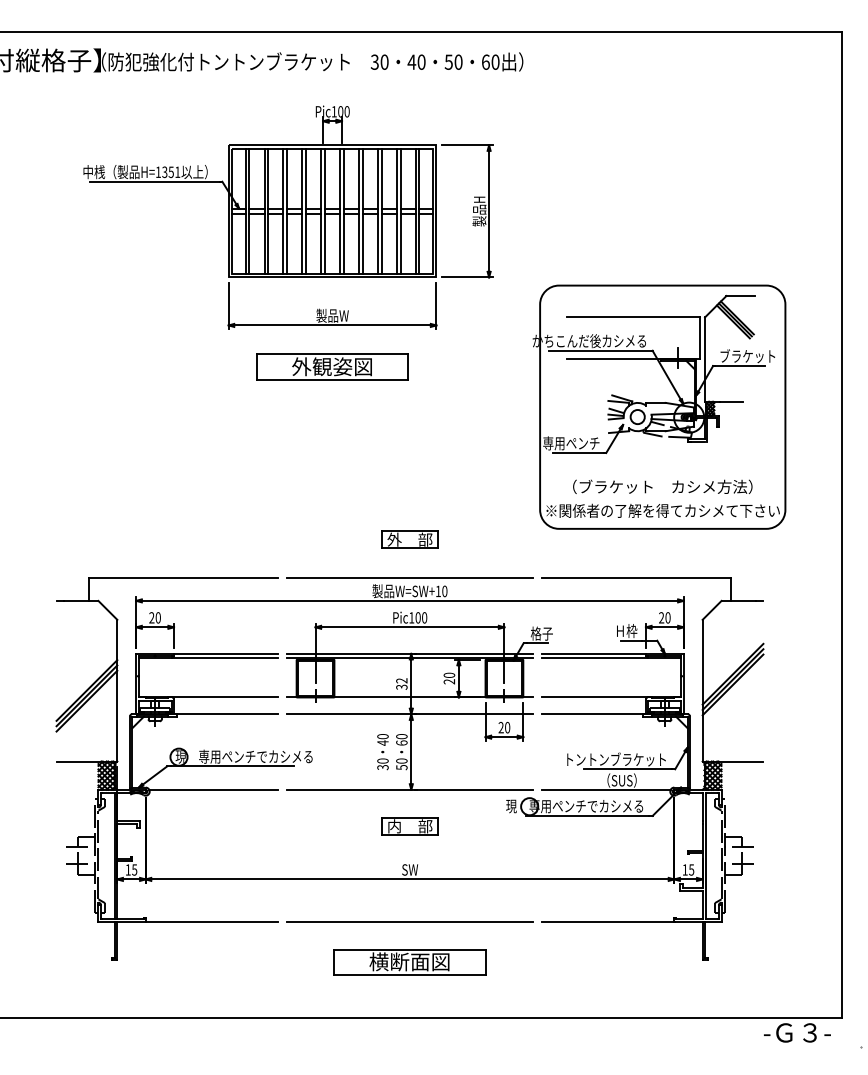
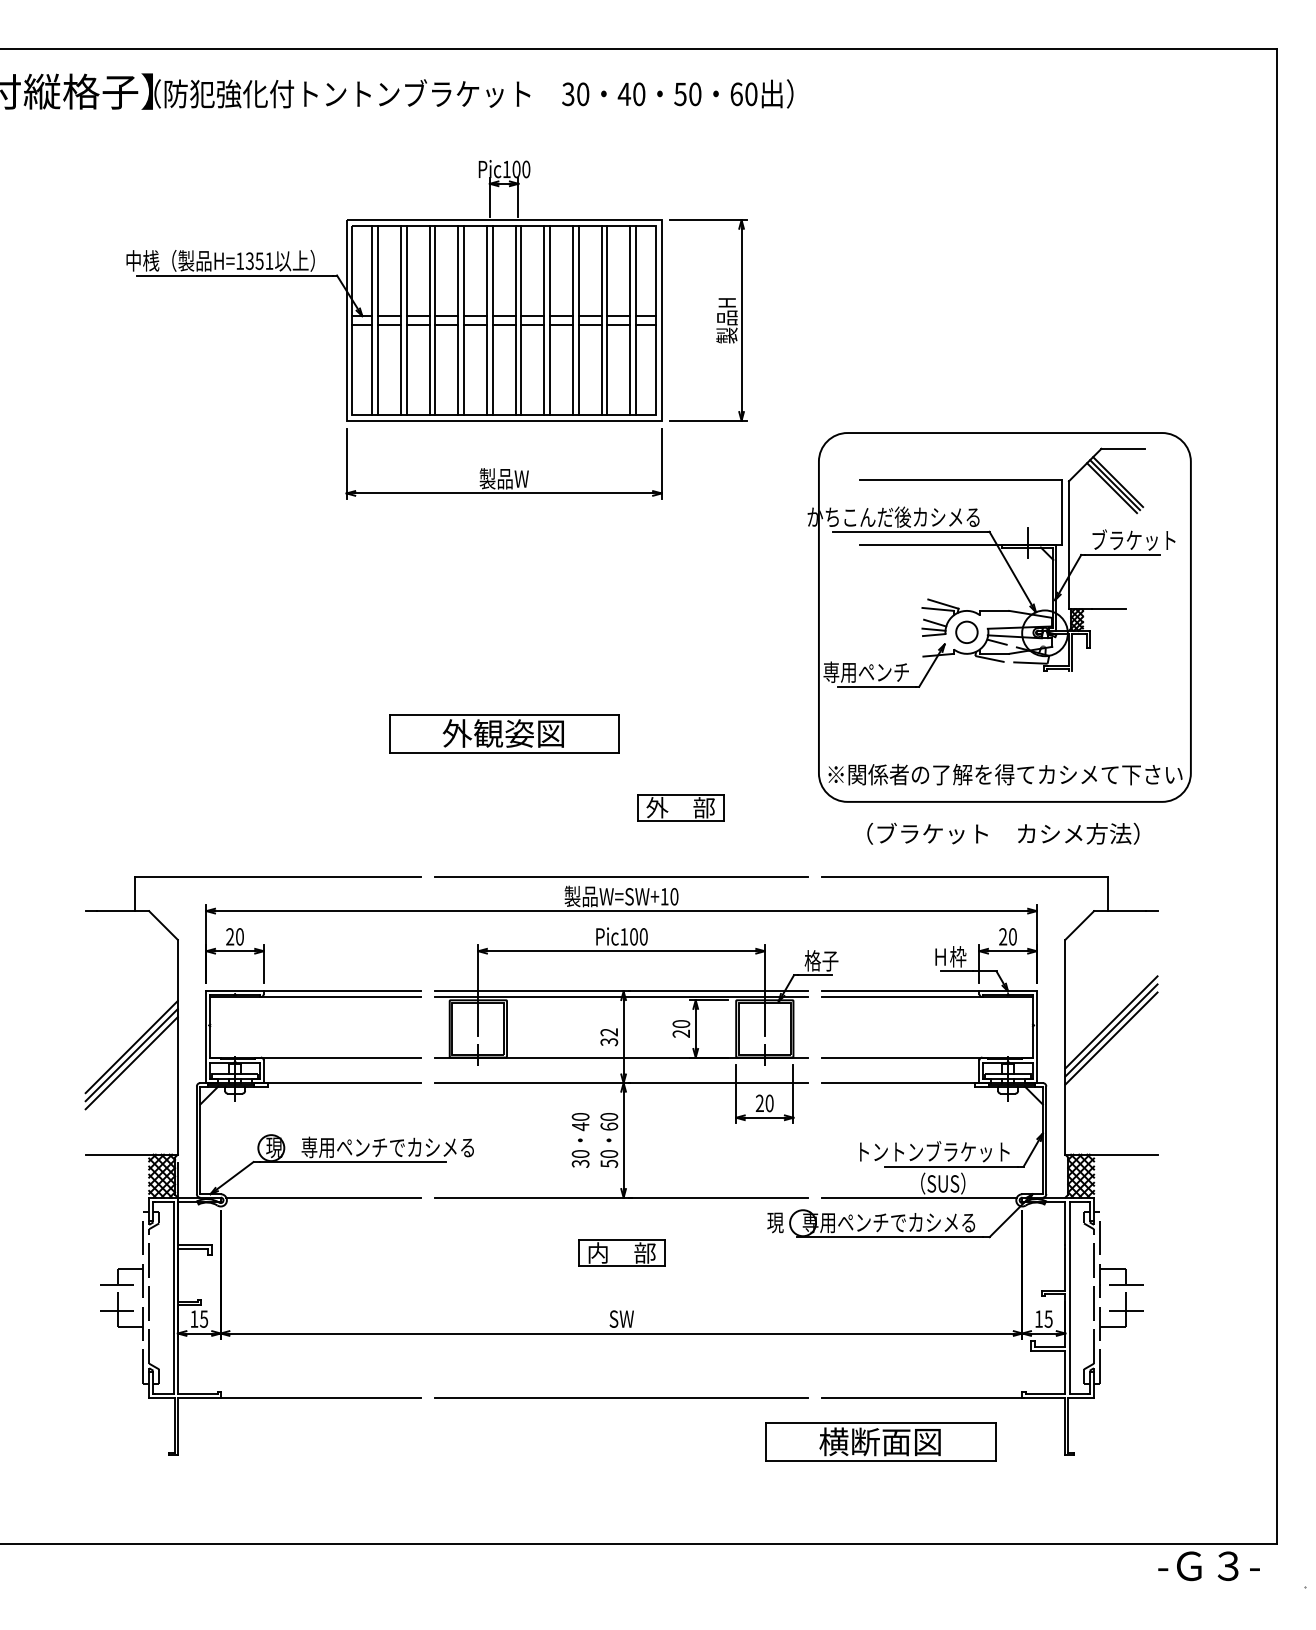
part: (332, 366) -> (504, 733), moved
text: (662, 486) -> (1002, 833), moved
part: (409, 539) -> (679, 807), moved
part: (409, 962) -> (880, 1442), moved

